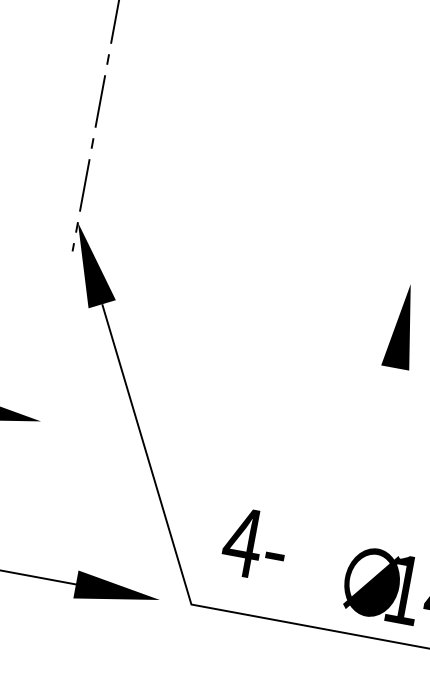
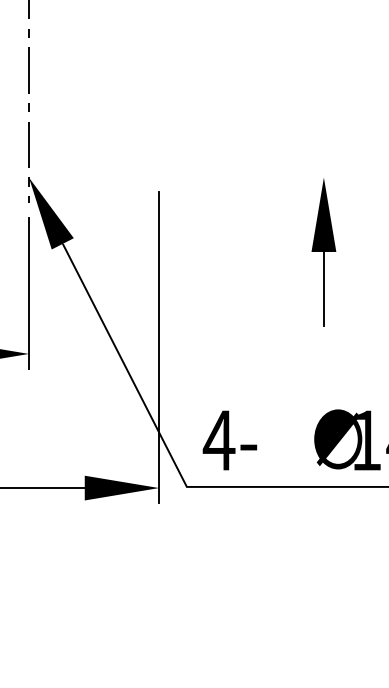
line: (53, 353) -> (28, 293), added
line: (387, 409) -> (323, 288), added
line: (189, 441) -> (159, 347), added
text: (254, 544) -> (229, 440), moved

